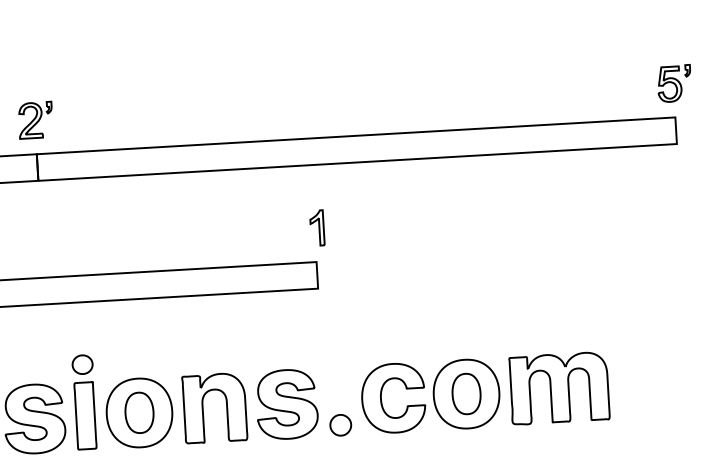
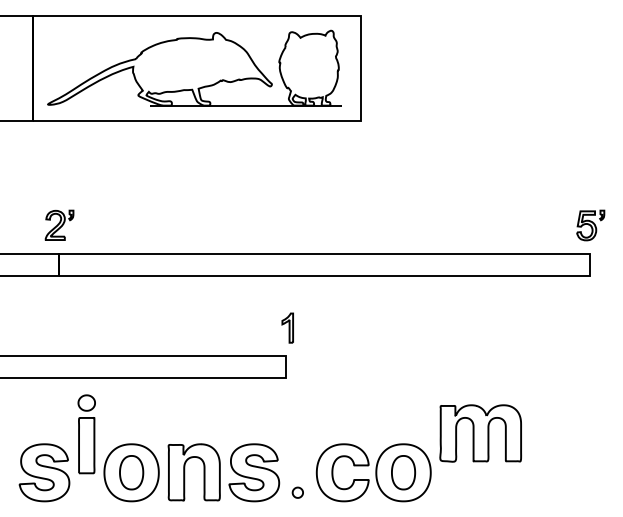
part: (559, 388) -> (480, 433), moved
part: (84, 402) -> (86, 434), moved
part: (340, 425) -> (297, 492), size x0.6

